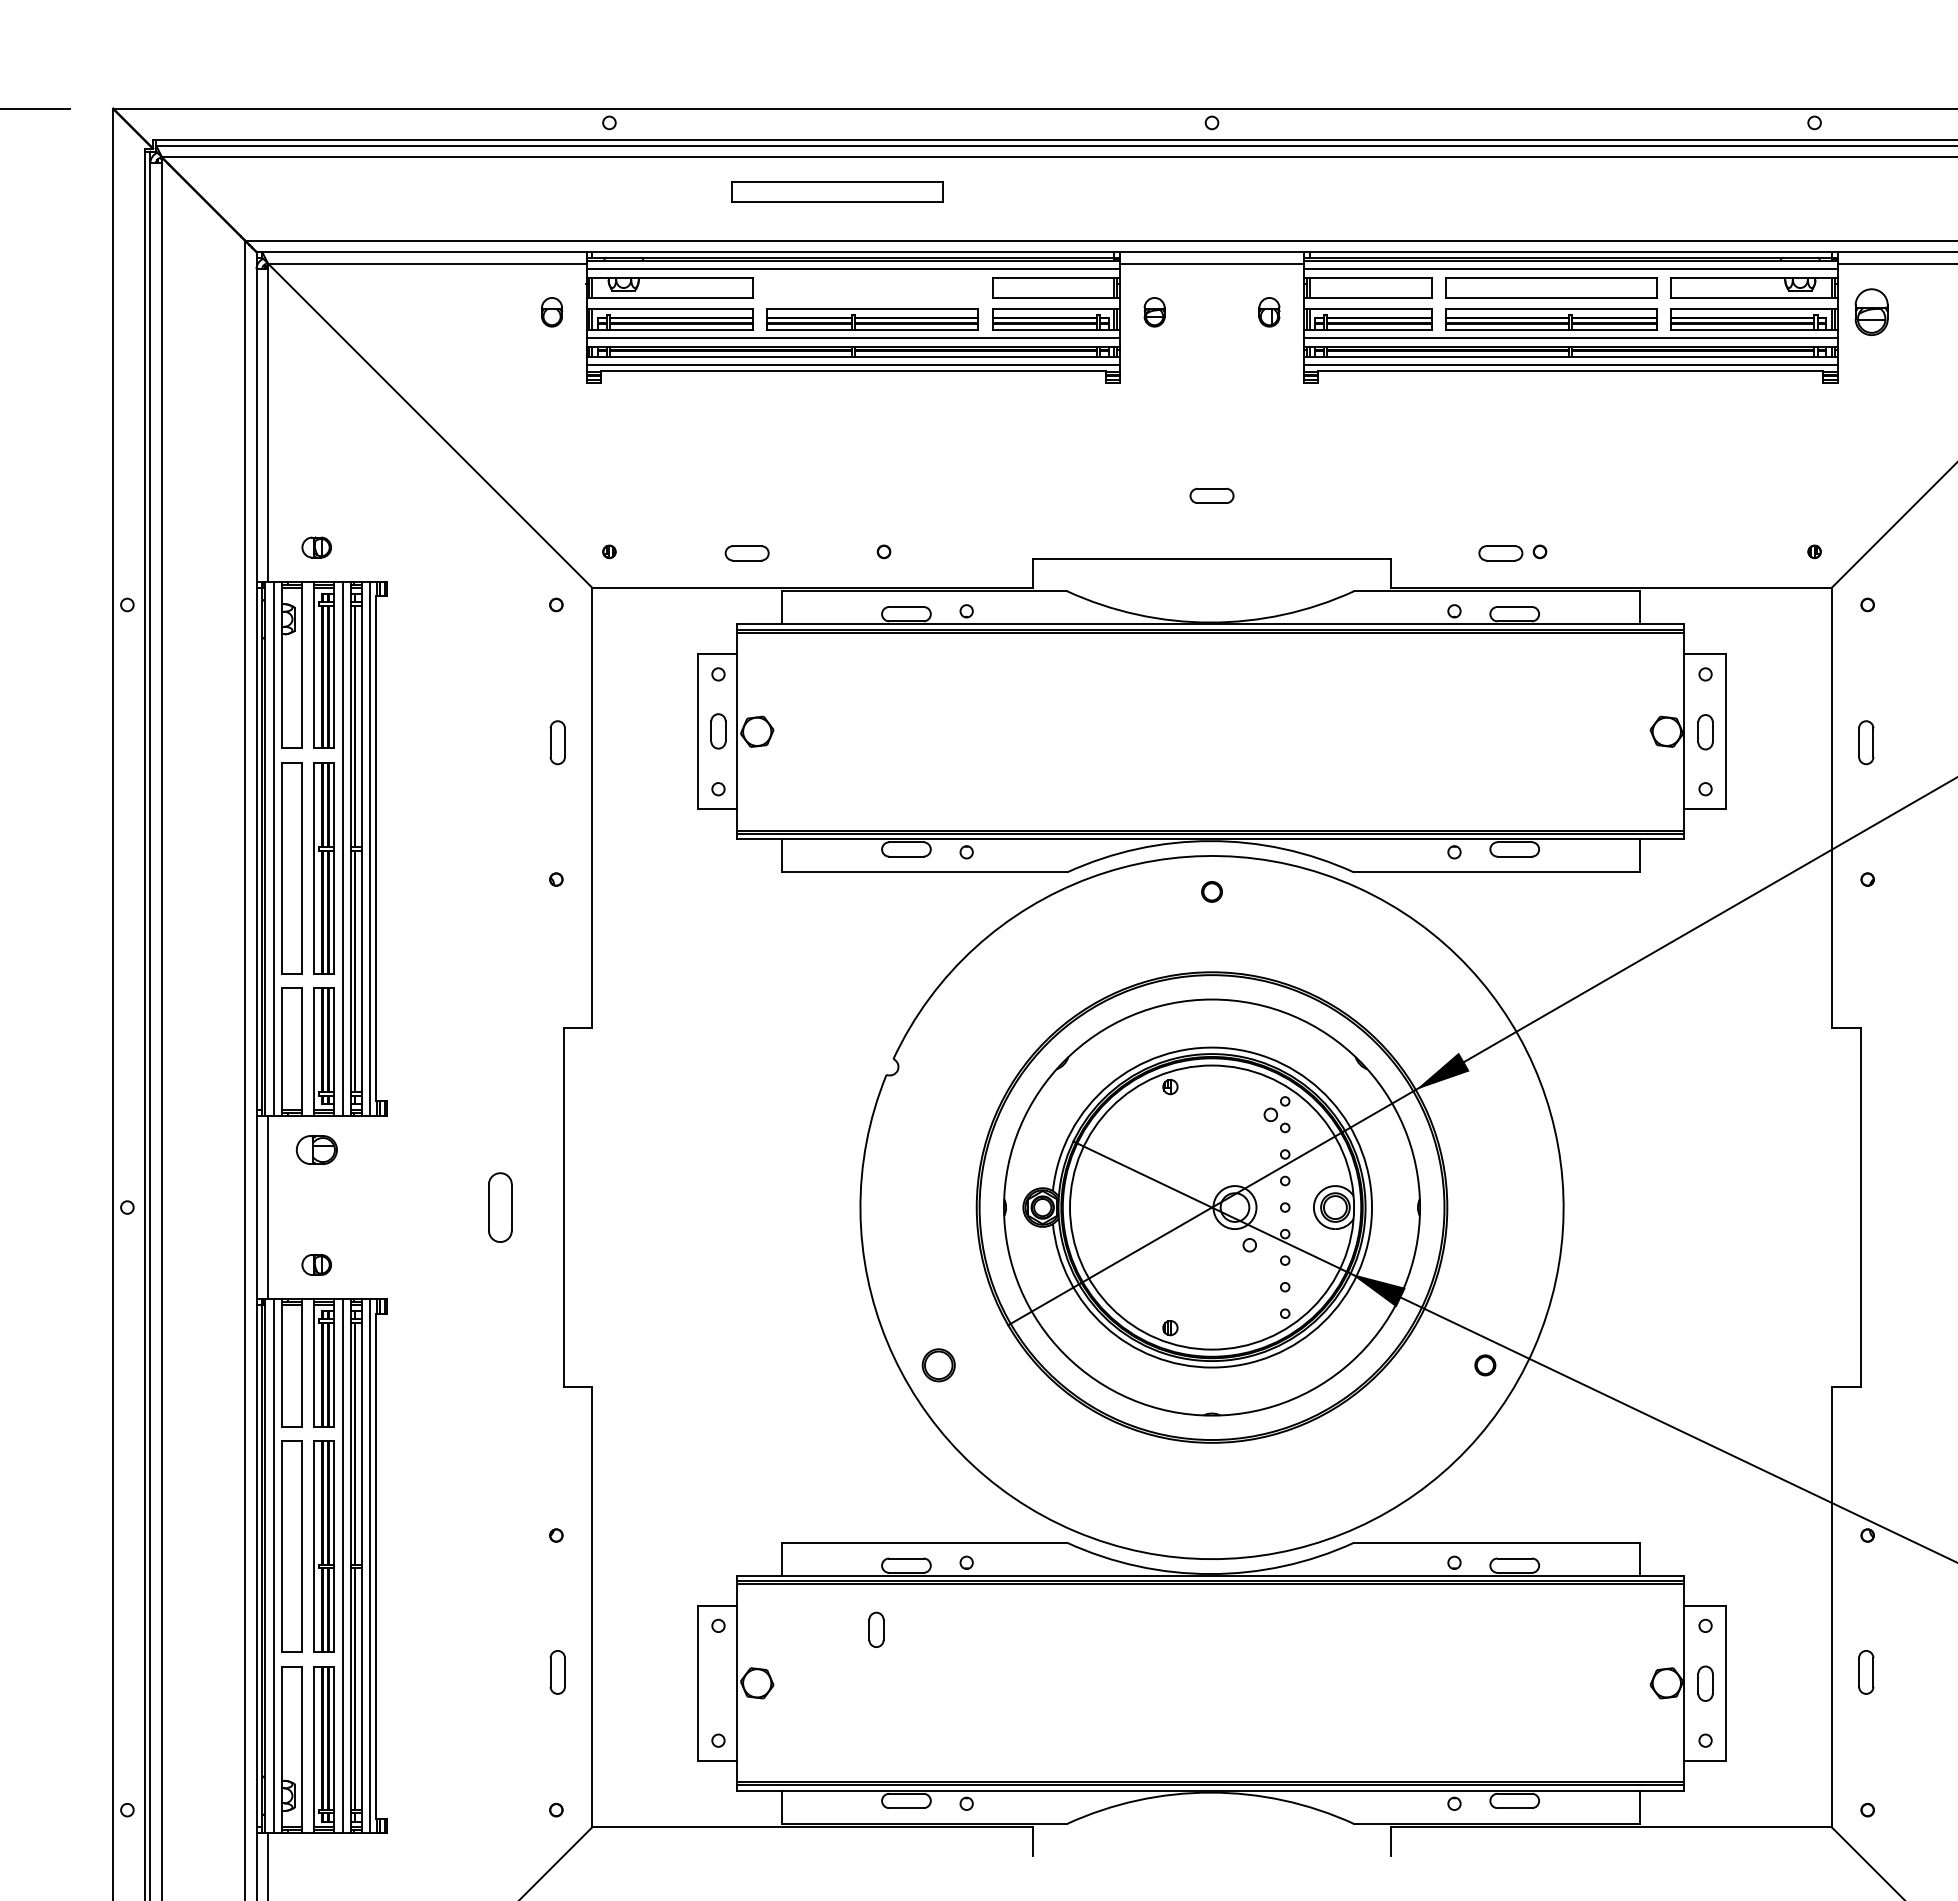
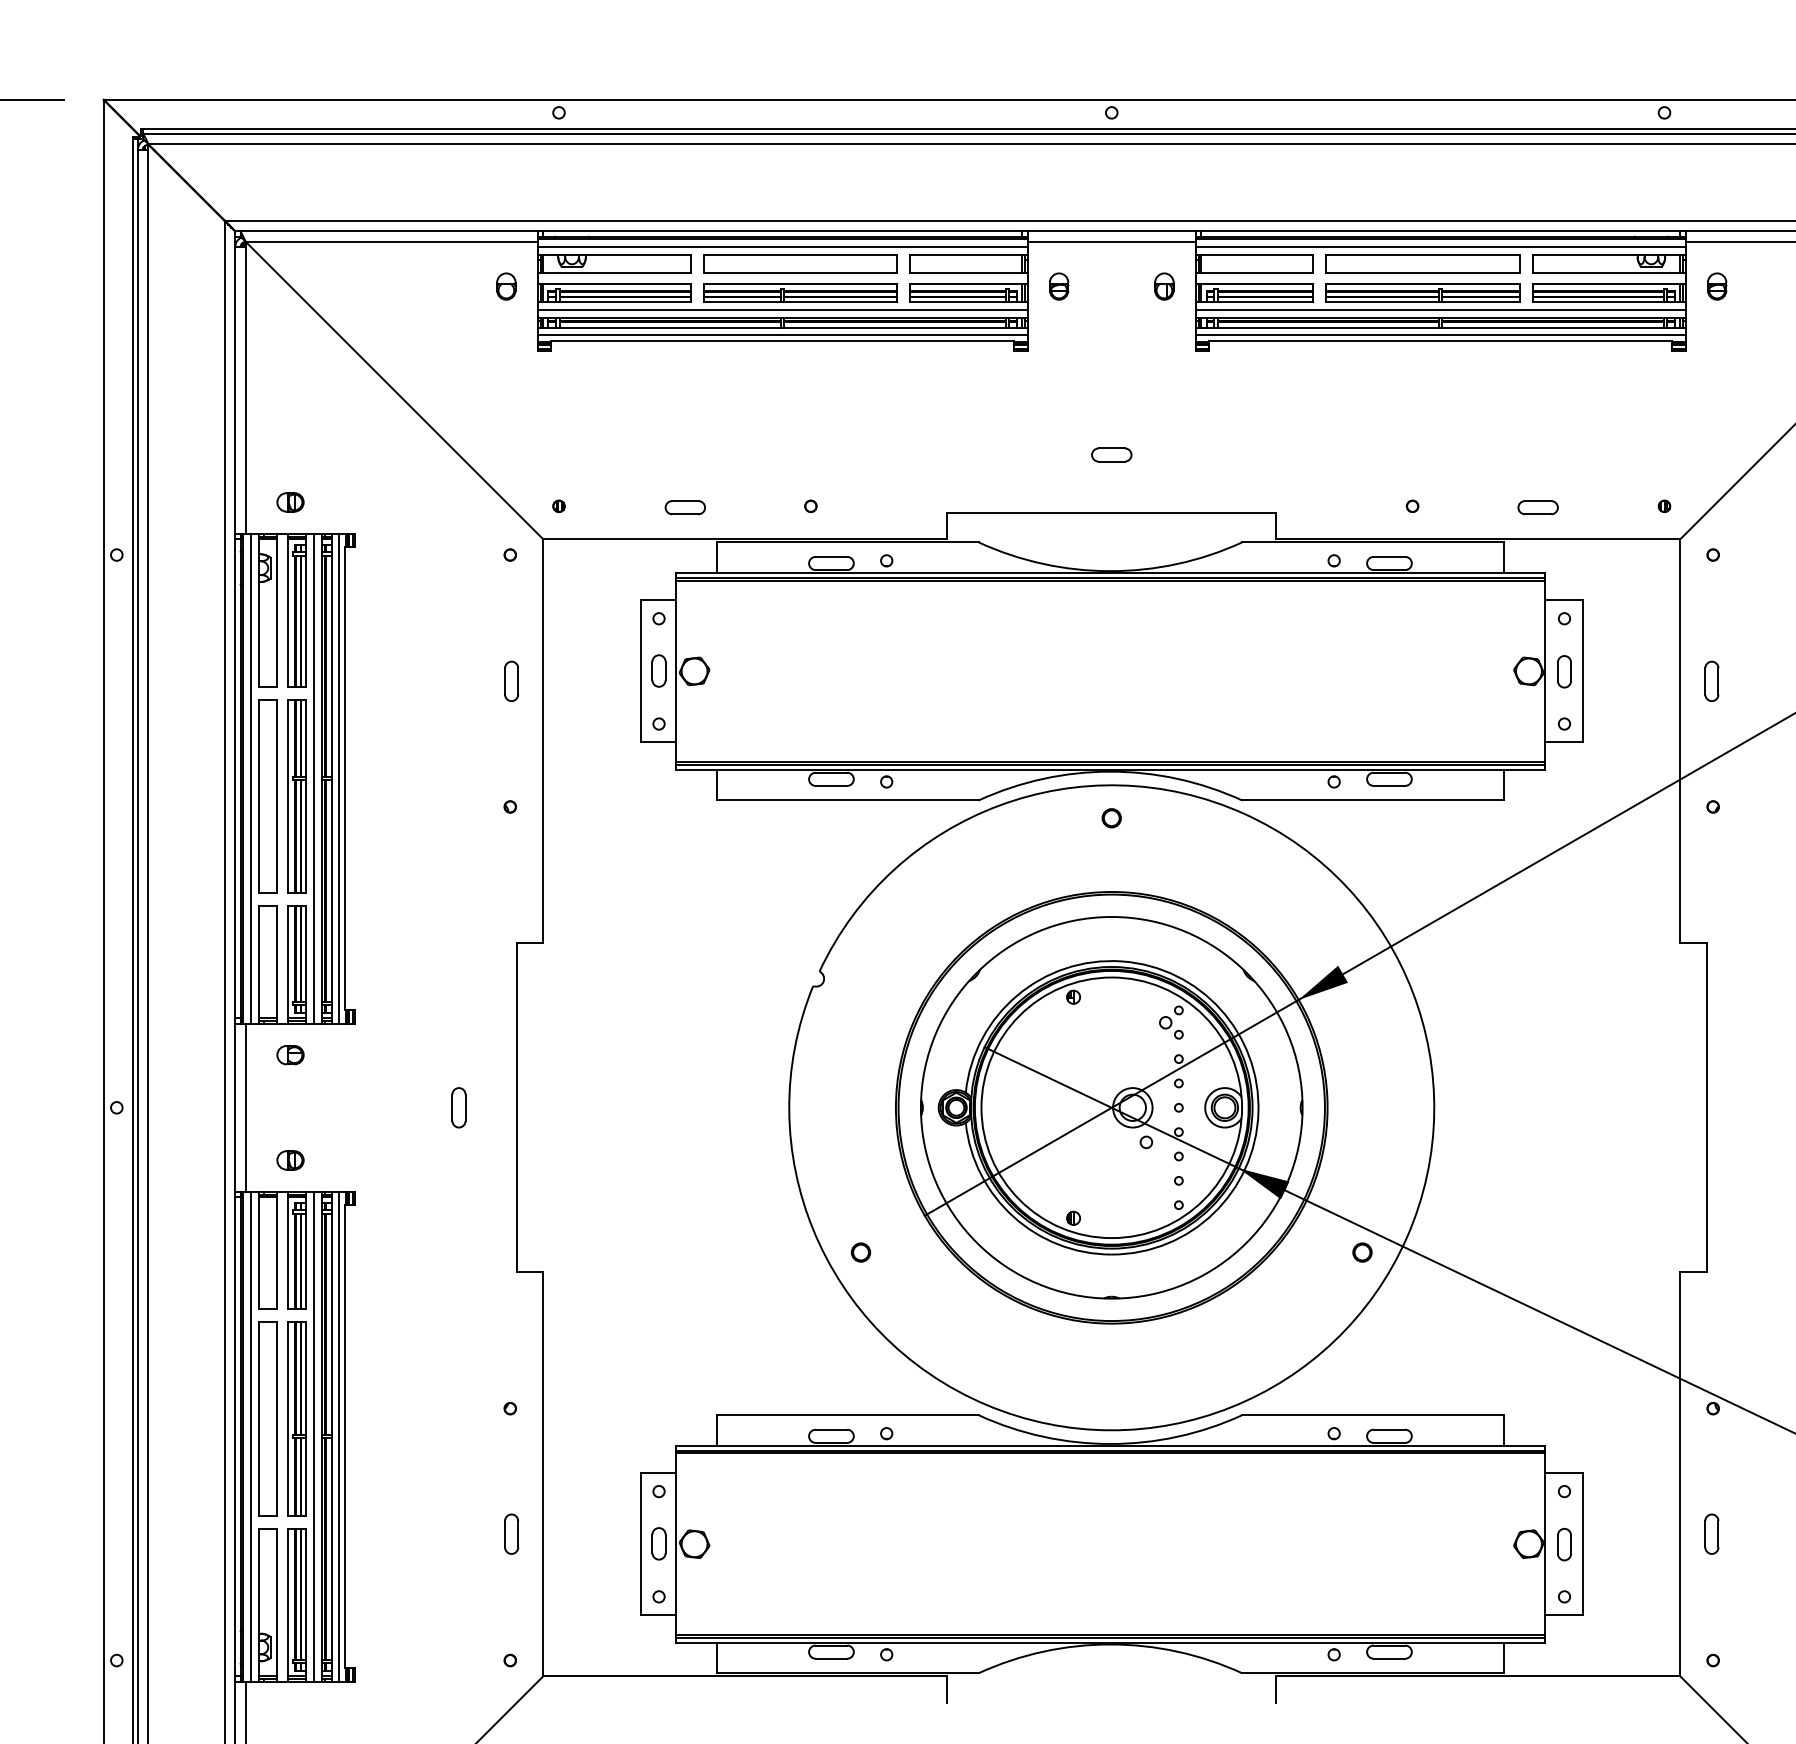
part: (837, 191) -> (800, 263), moved
part: (1872, 312) -> (1717, 286), size x0.62
part: (1500, 553) -> (1537, 507), moved
part: (316, 1150) -> (290, 1055), size x0.71
part: (500, 1207) -> (459, 1107), size x0.62
circle: (938, 1365) -> (860, 1252), size x0.62
part: (876, 1629) -> (659, 1543), moved

